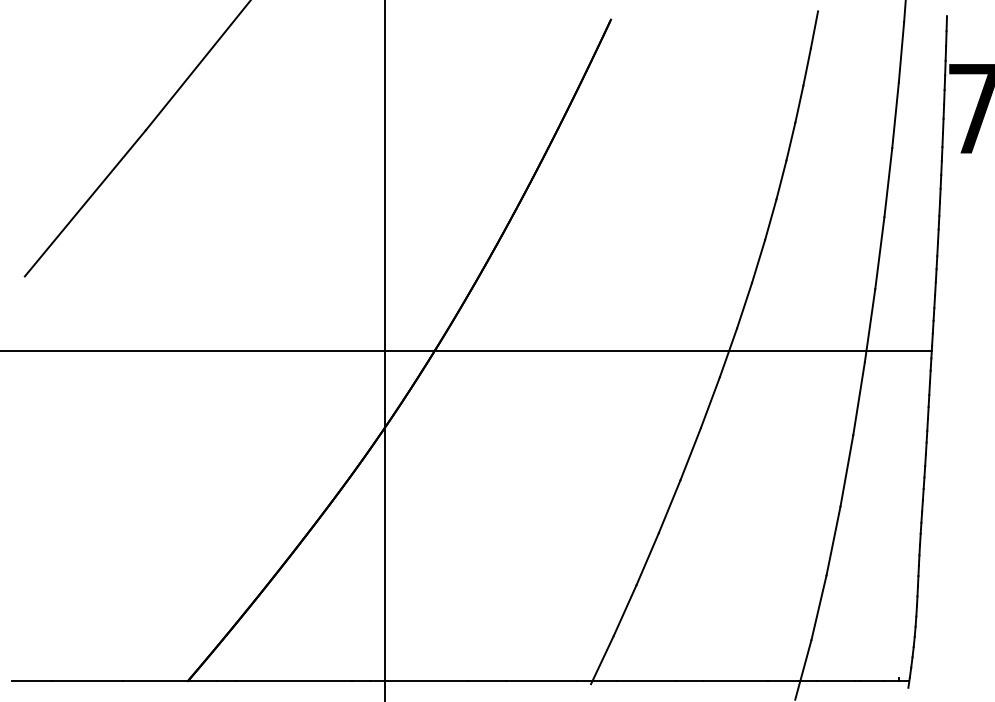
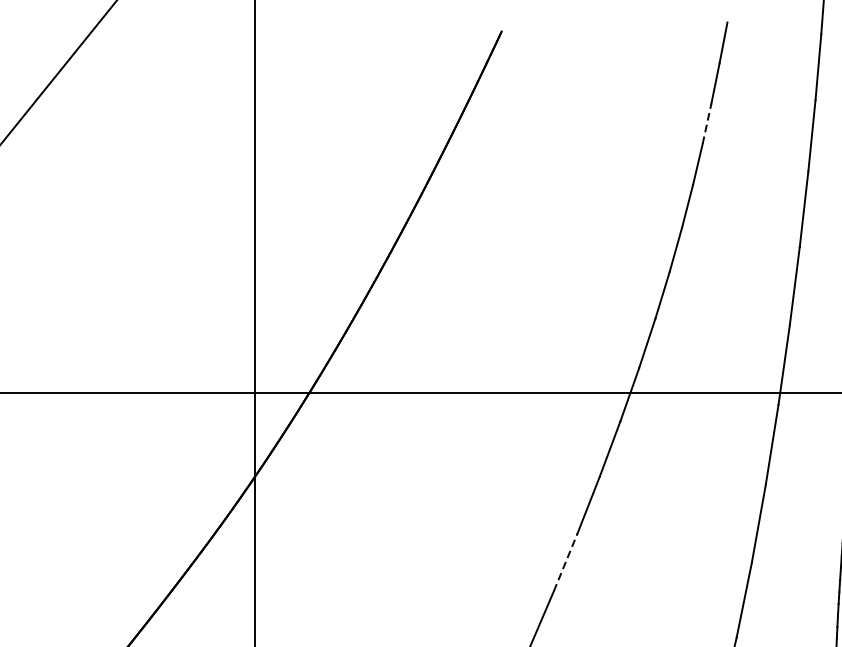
line: (799, 104) -> (707, 124), solid -> dashed
line: (669, 506) -> (565, 562), solid -> dashed

